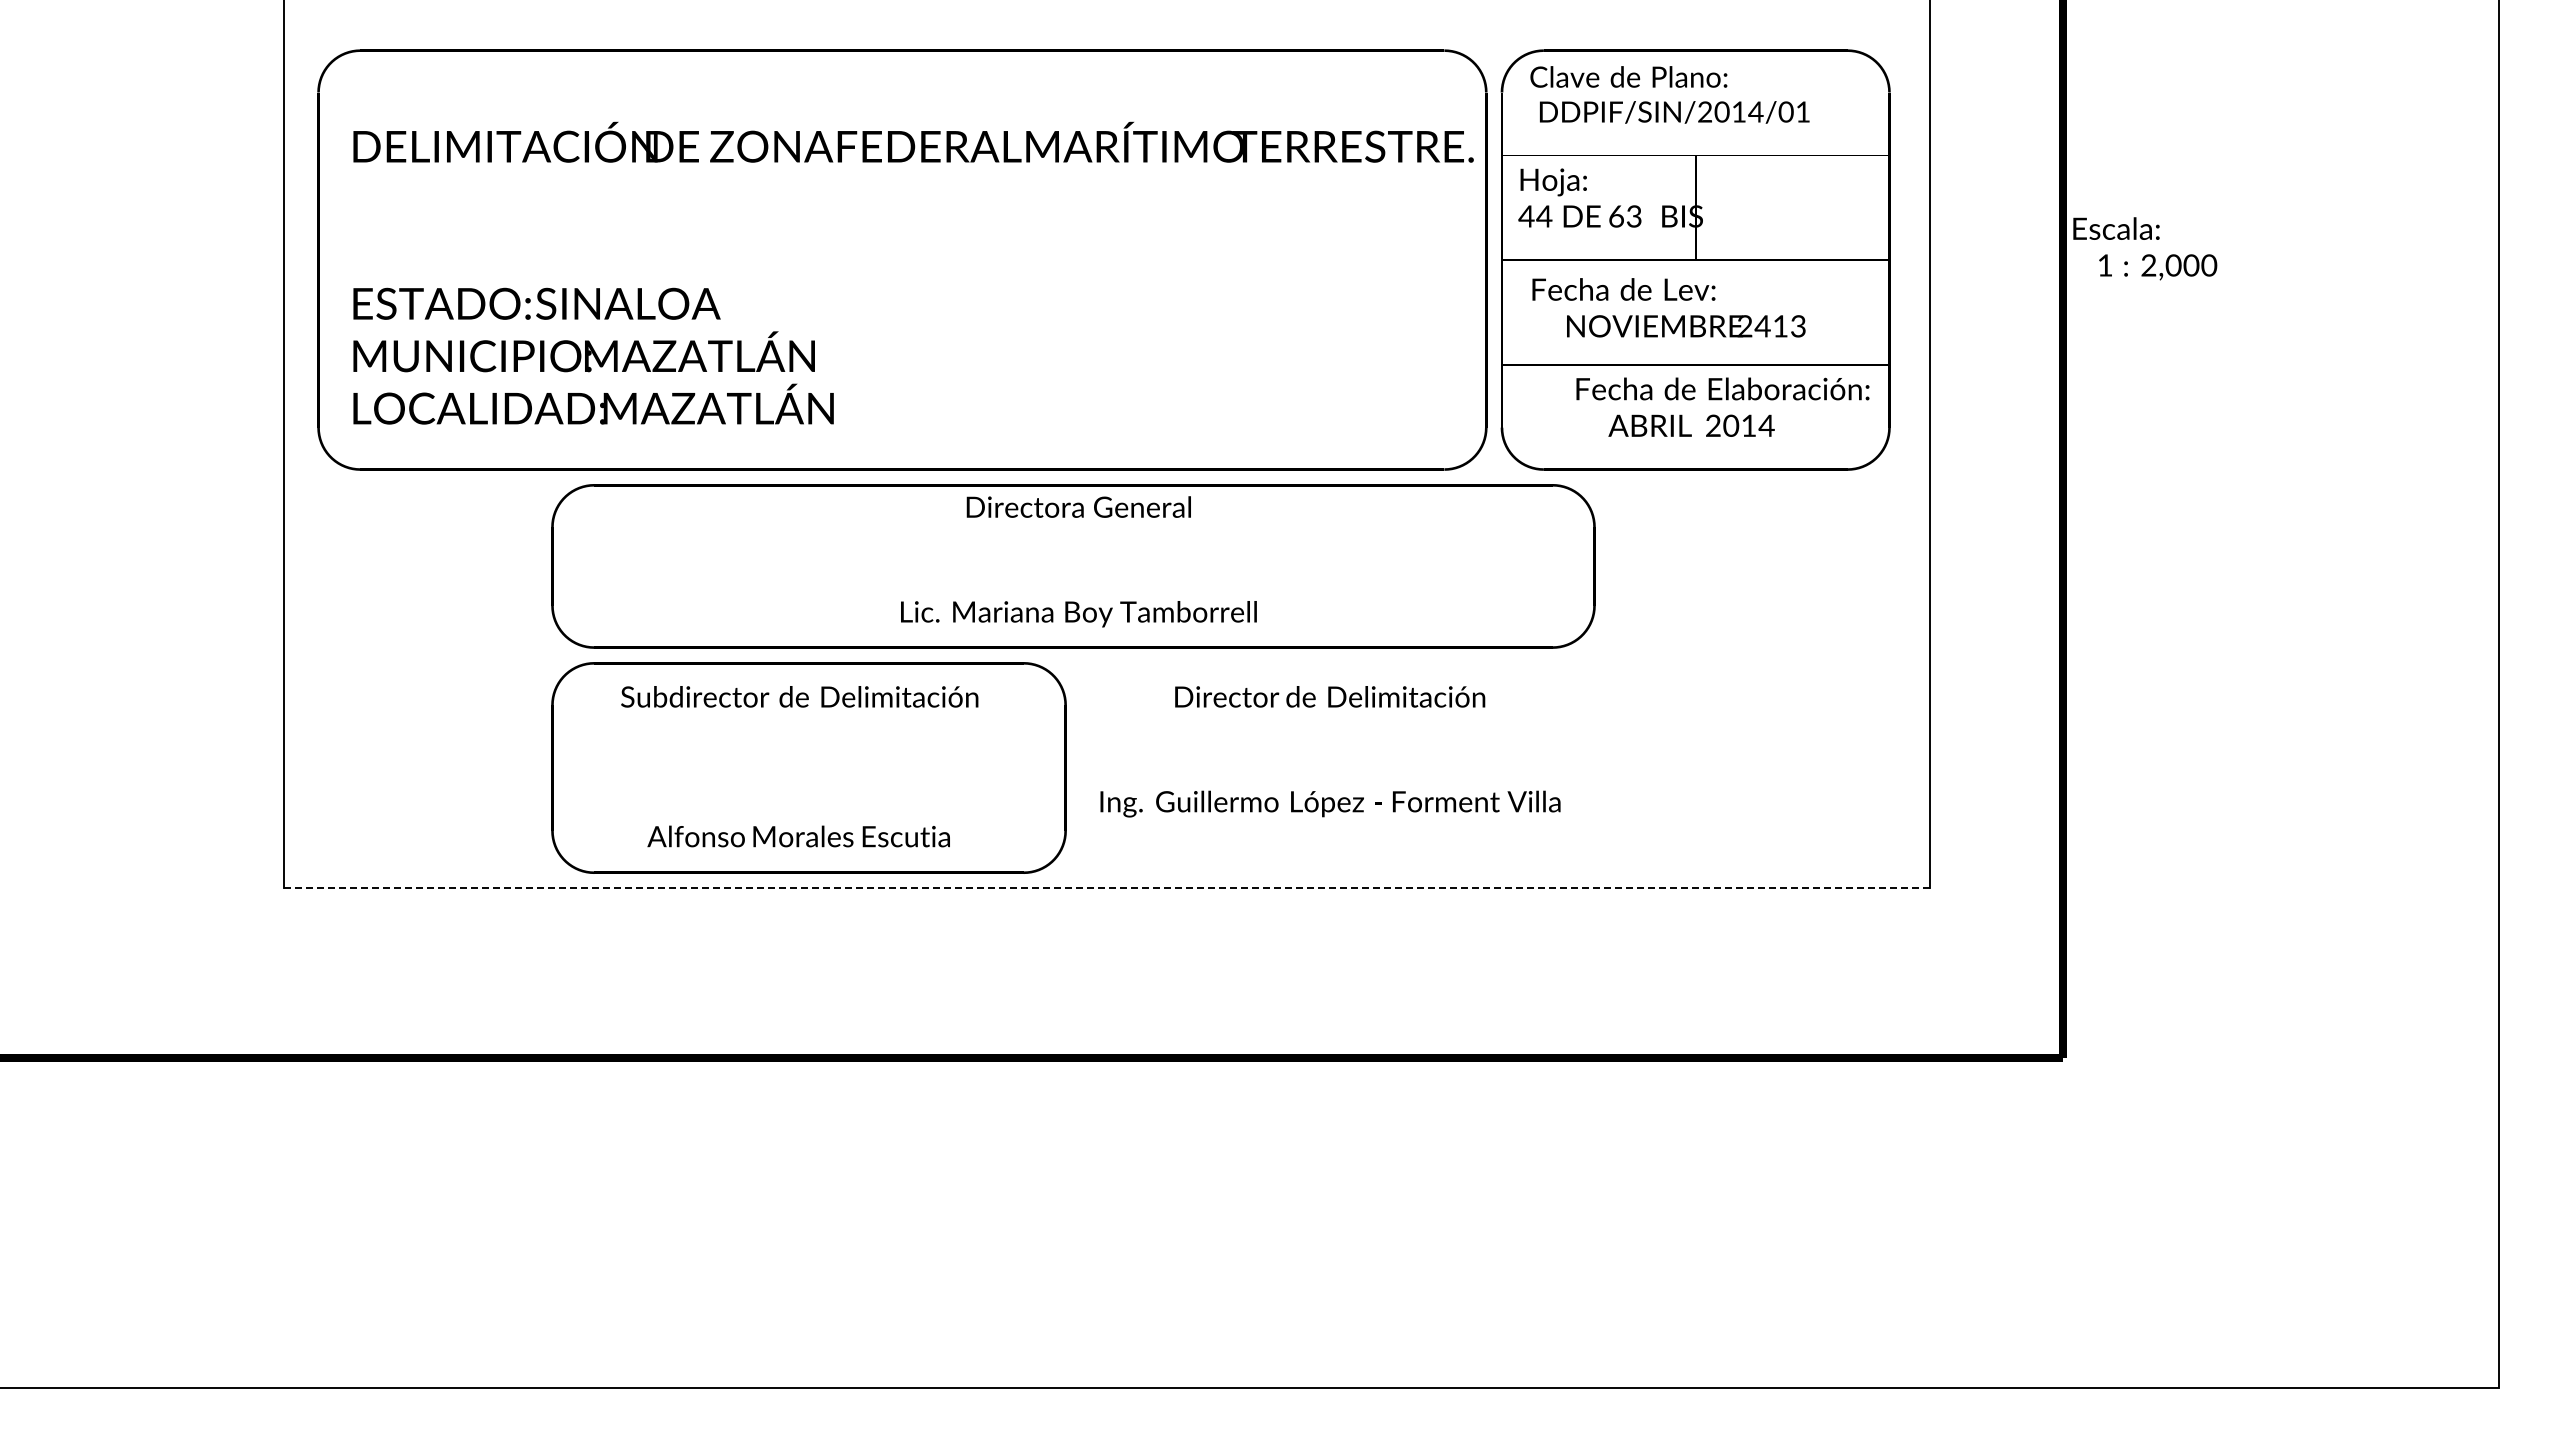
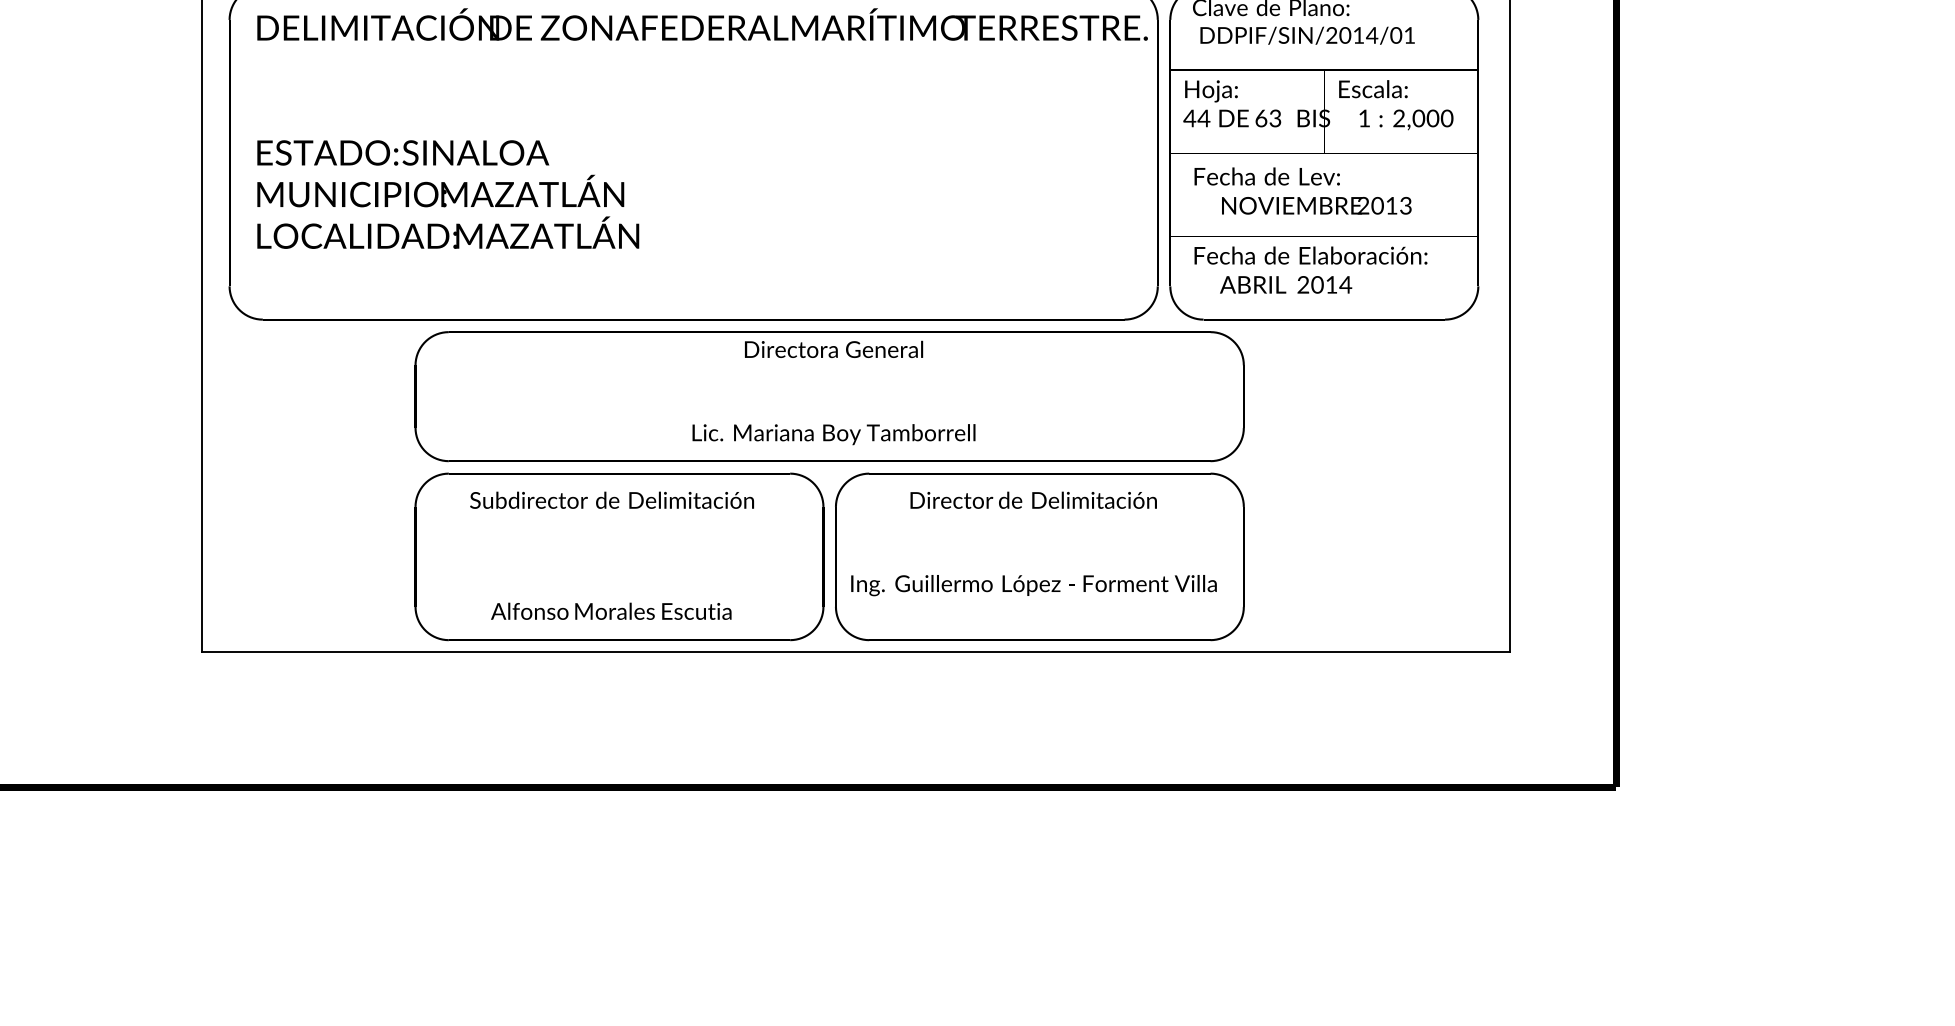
text: (2145, 248) -> (1396, 104), moved
text: (913, 272) -> (702, 128), moved
text: (1762, 326) -> (1377, 205), 2413 -> 2013
text: (1722, 406) -> (1310, 269), moved
part: (1337, 767) -> (1039, 556), added
line: (1106, 887) -> (855, 651), dashed -> solid

